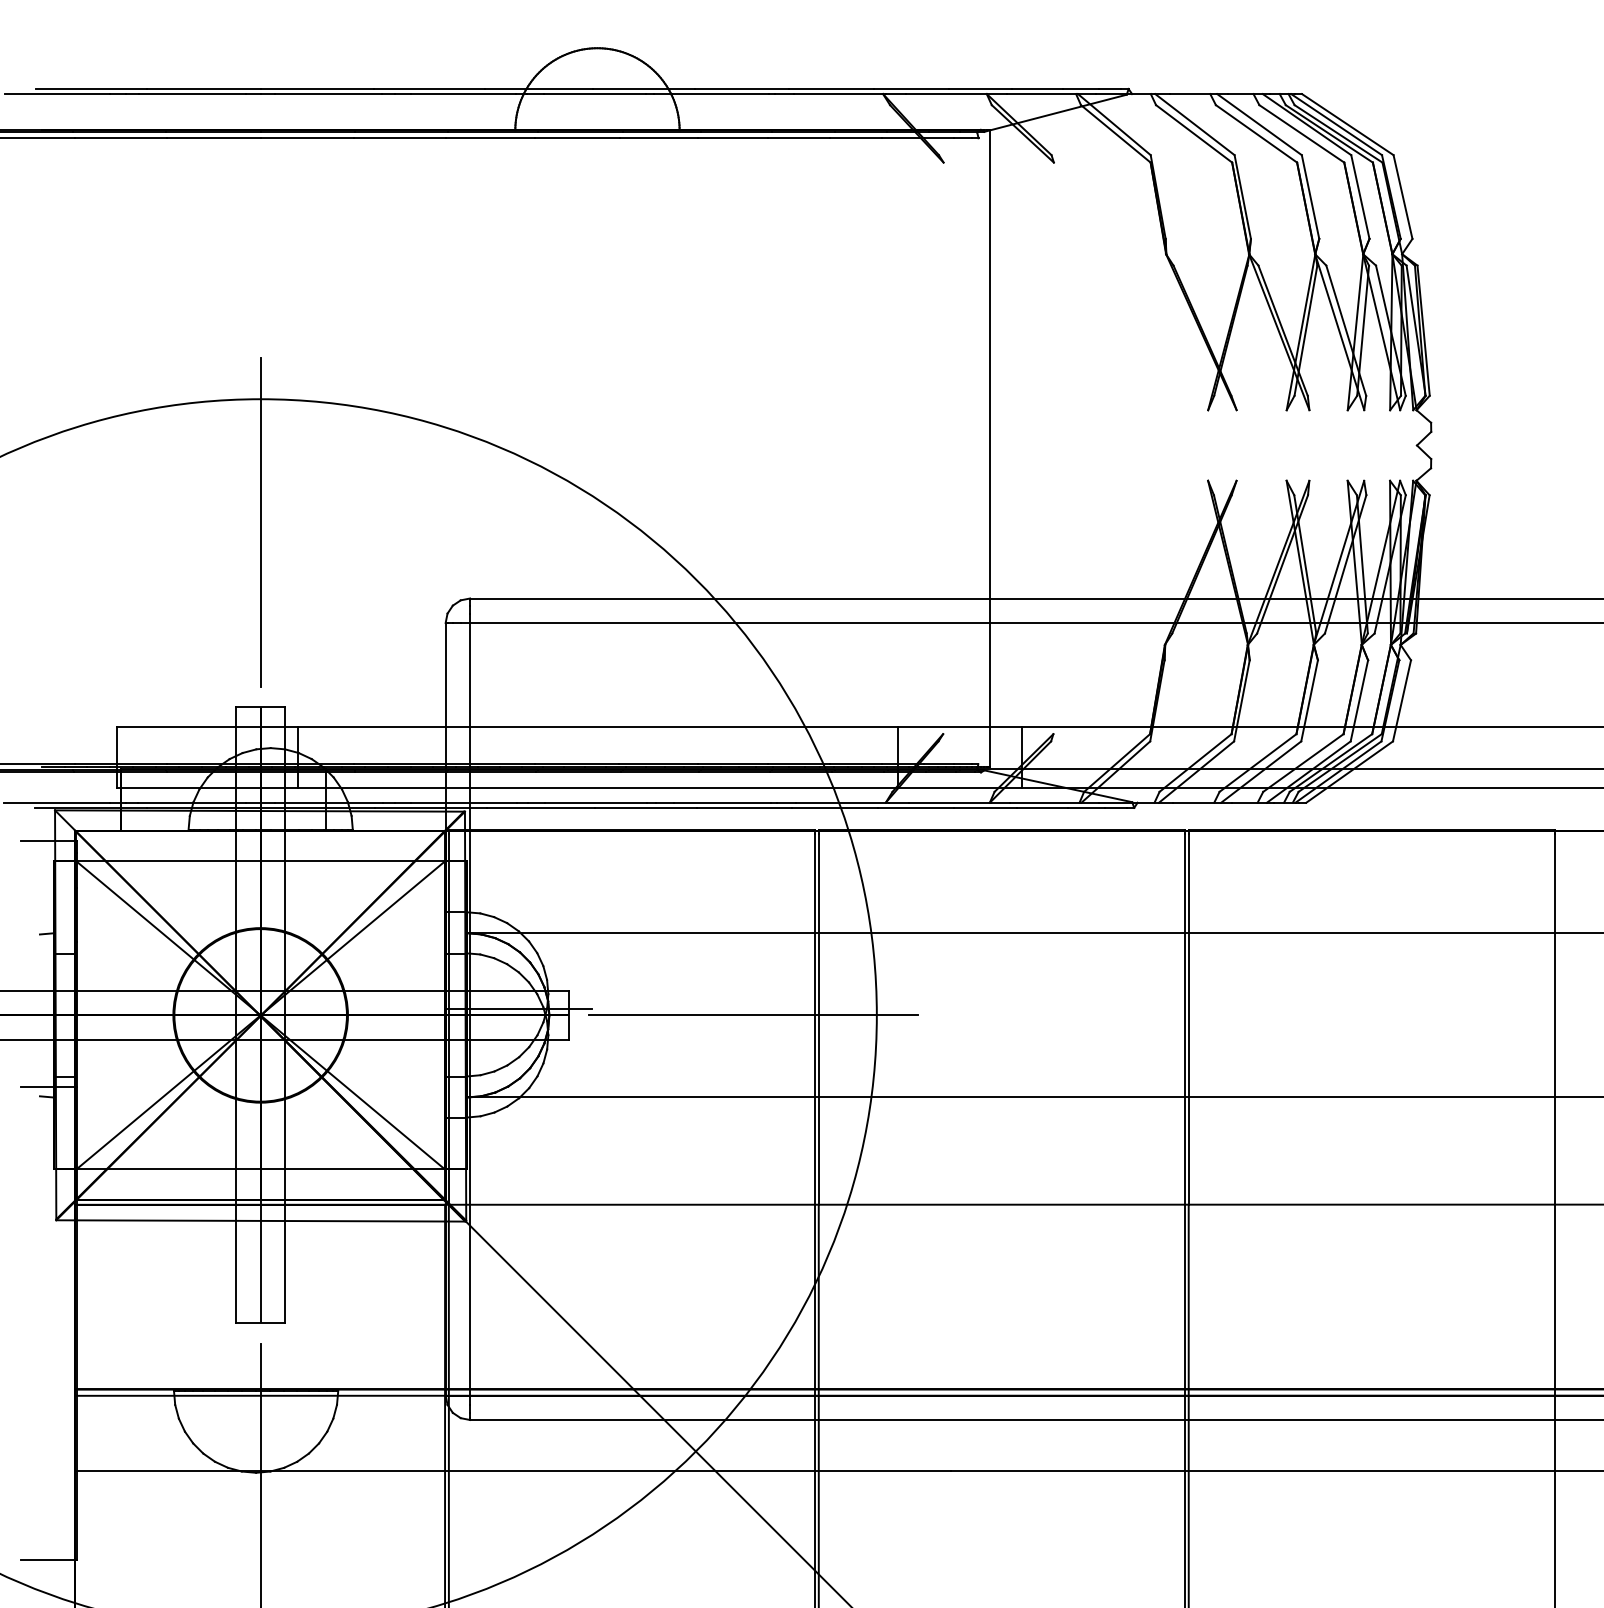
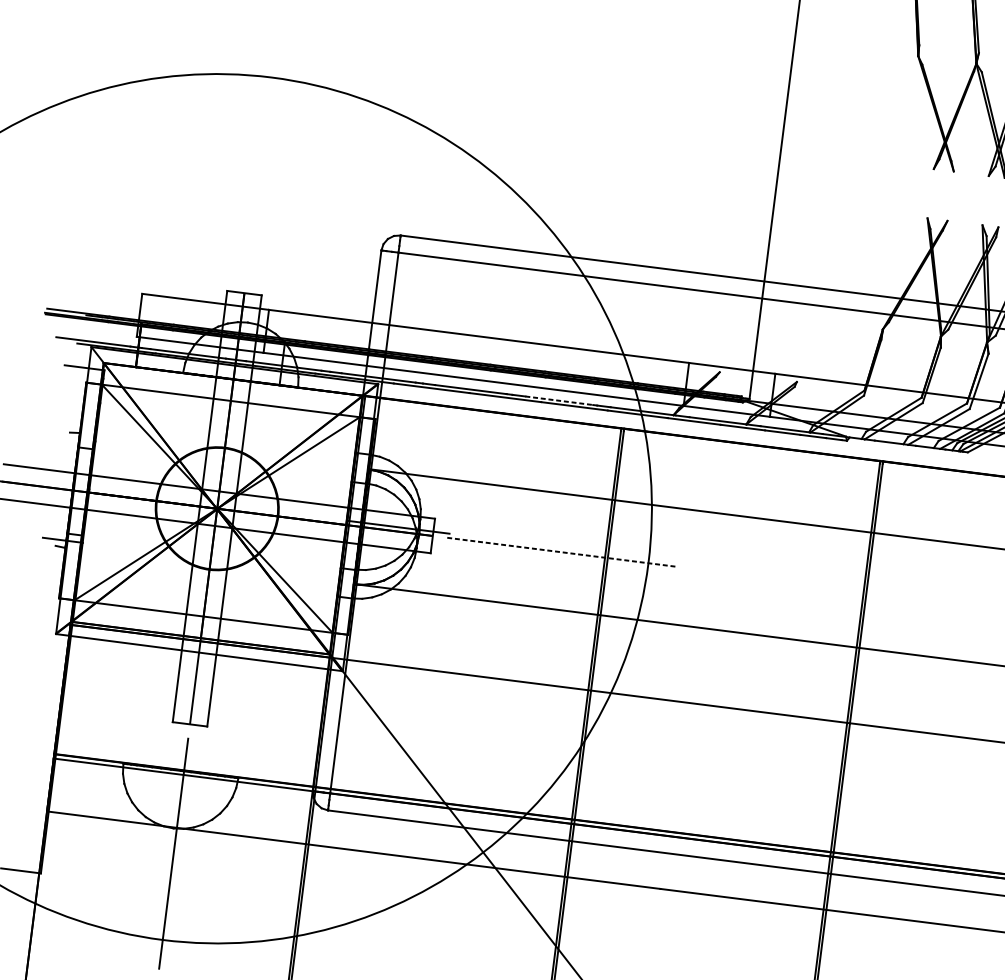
line: (260, 522) -> (260, 163), removed
line: (723, 802) -> (559, 400), solid -> dashed
line: (754, 1015) -> (562, 552), solid -> dashed

